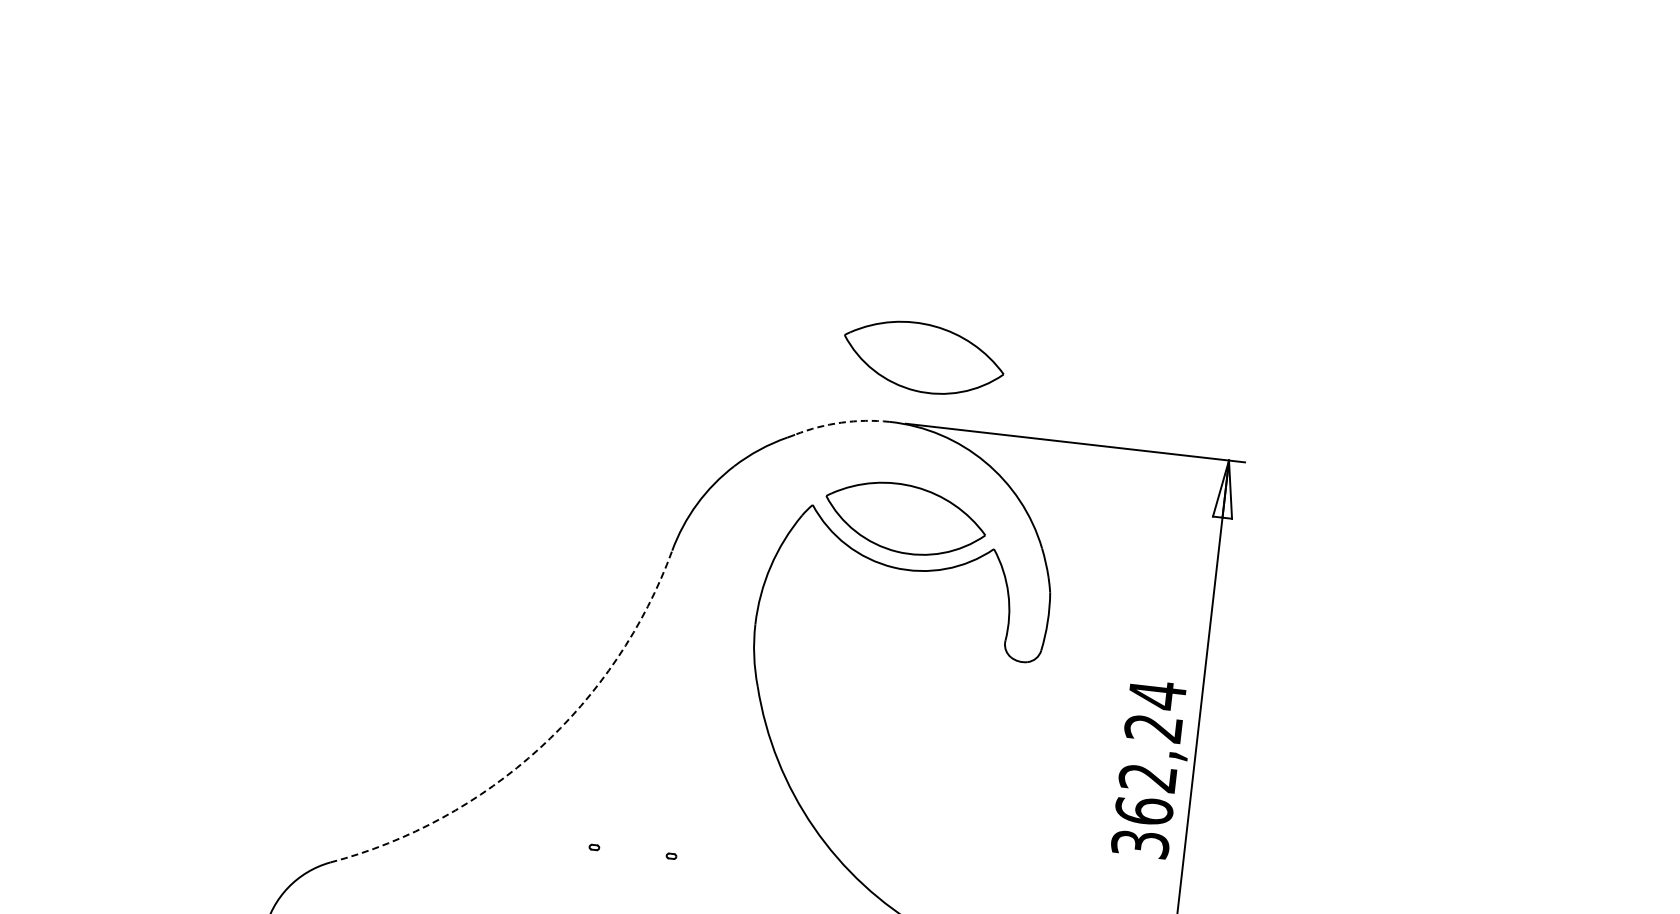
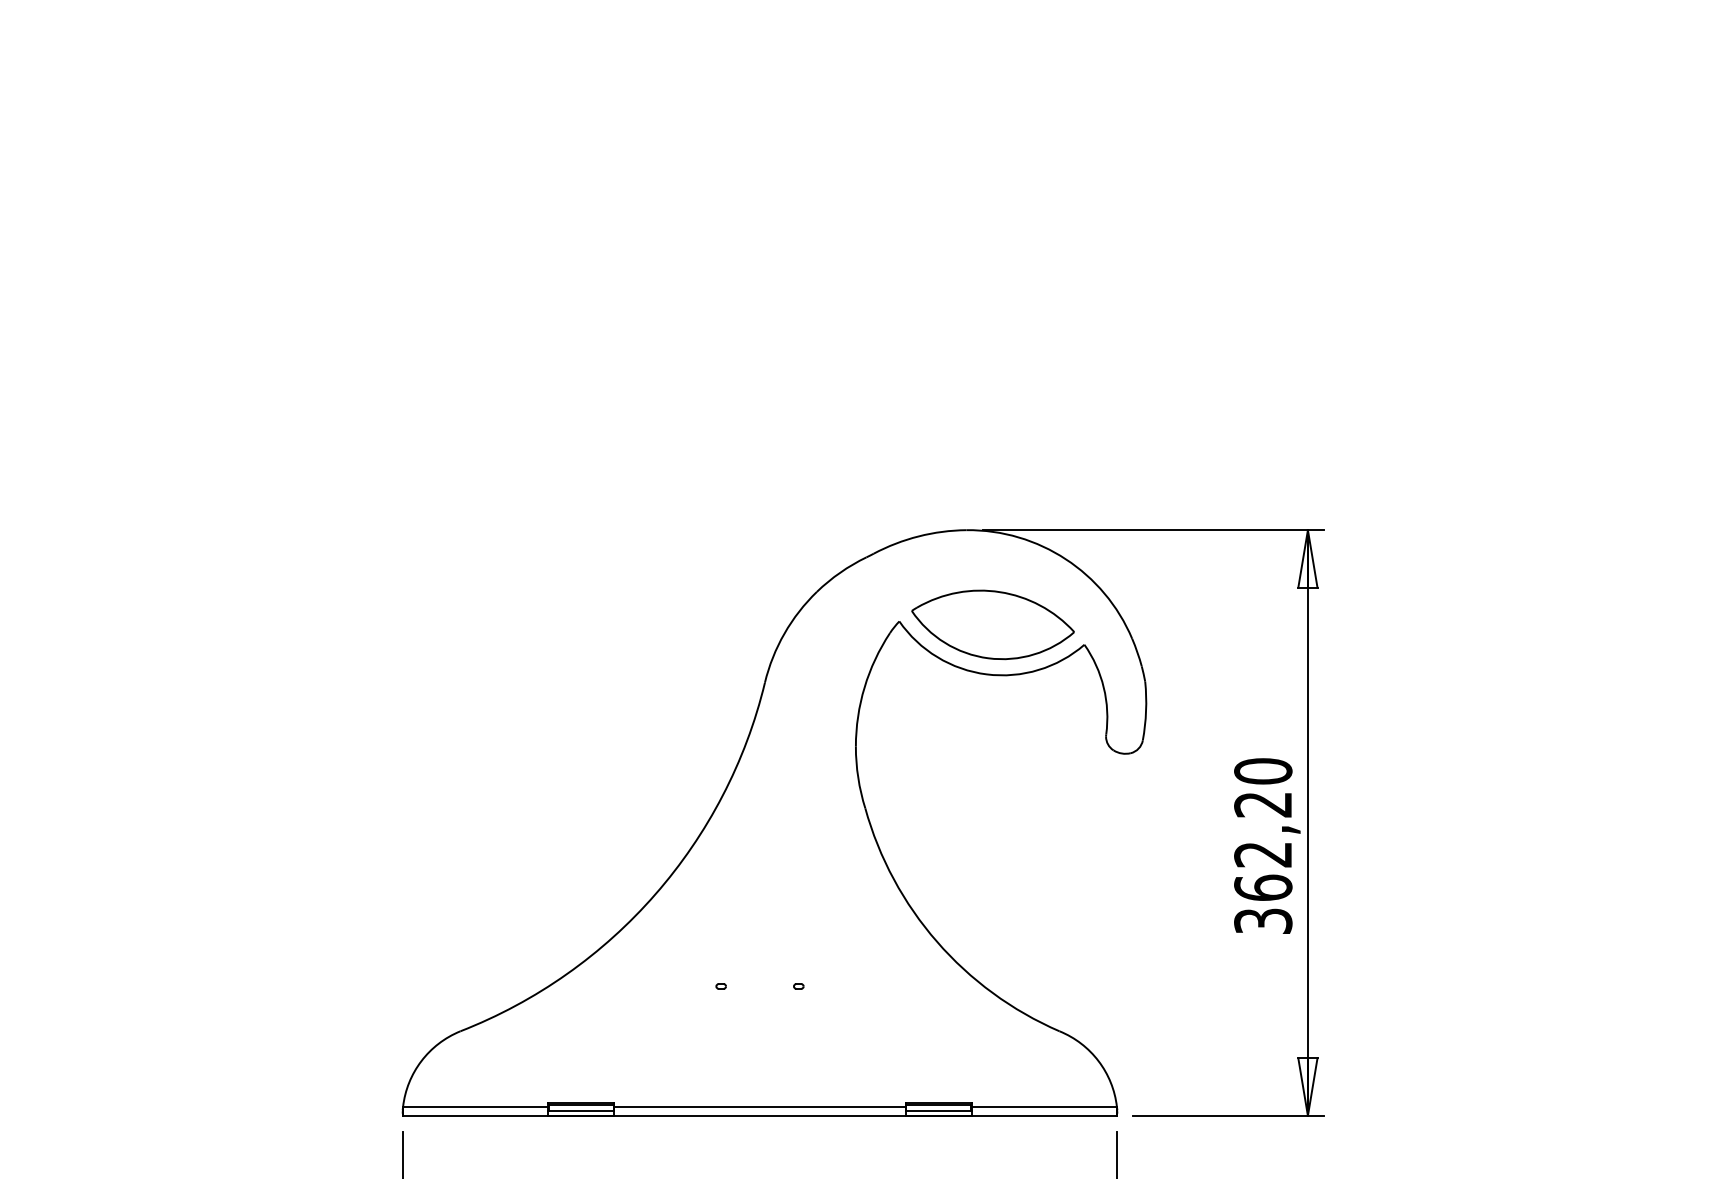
part: (923, 357) -> (992, 462), removed
arc: (841, 422) -> (918, 536), dashed -> solid
text: (1157, 695) -> (1263, 771), 362,24 -> 362,20
arc: (539, 748) -> (655, 894), dashed -> solid

